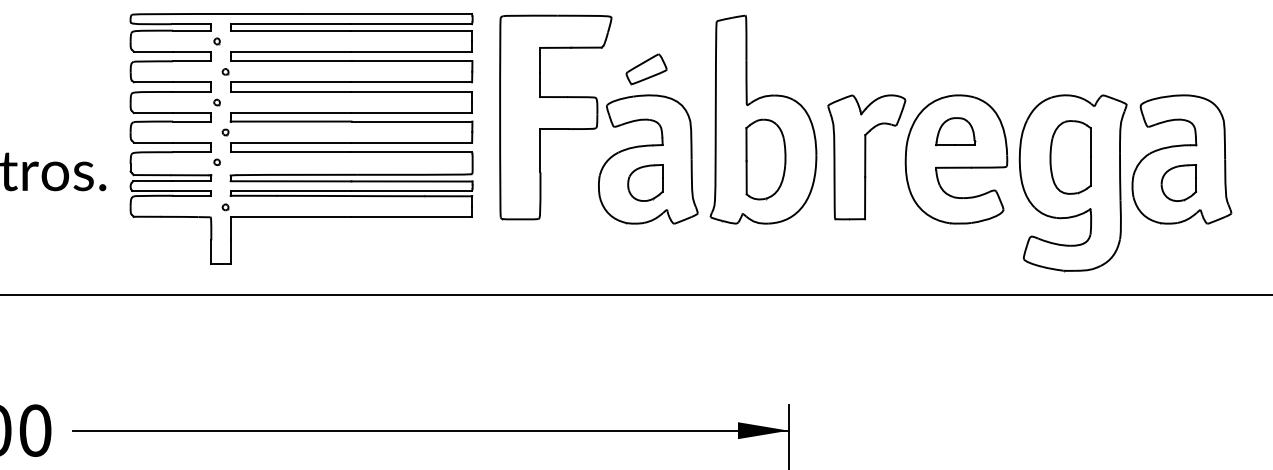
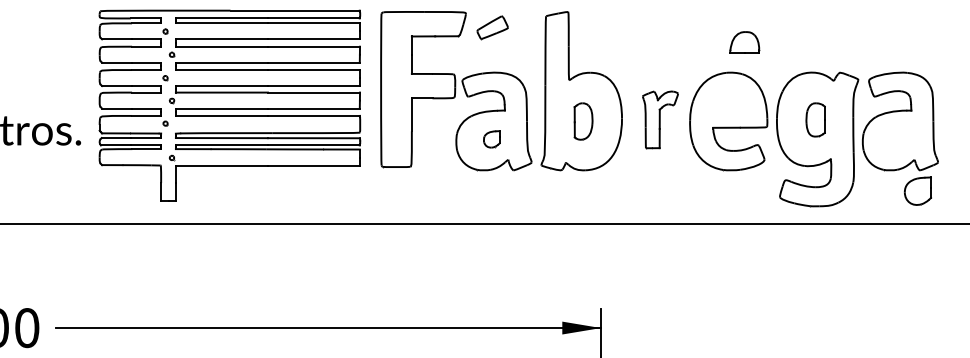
part: (646, 69) -> (492, 27), moved
part: (955, 131) -> (744, 42), moved
part: (866, 157) -> (660, 119), size x0.6
part: (1070, 157) -> (815, 119), size x0.6
part: (765, 159) -> (583, 121), size x0.6
part: (645, 182) -> (491, 139), size x0.6
part: (1178, 182) -> (917, 190), moved

